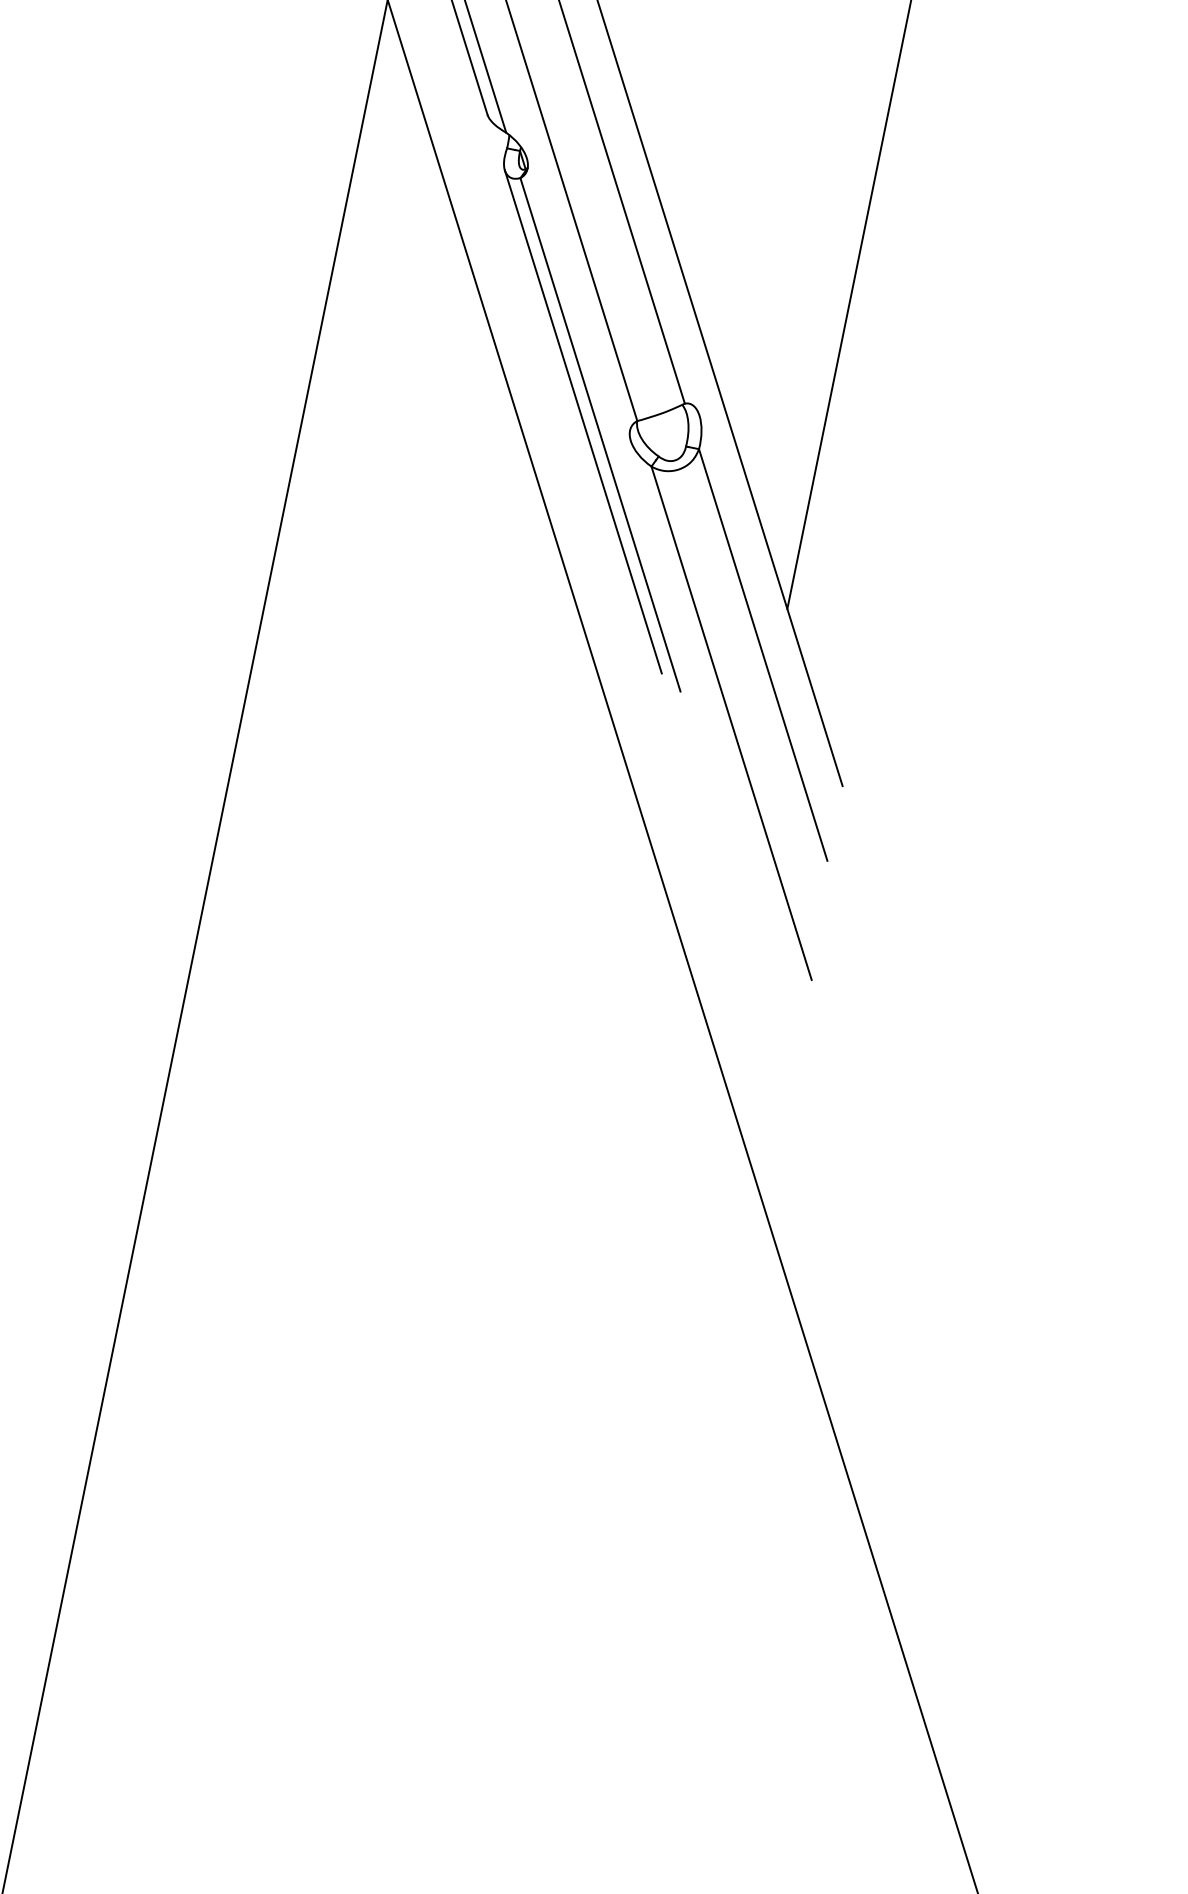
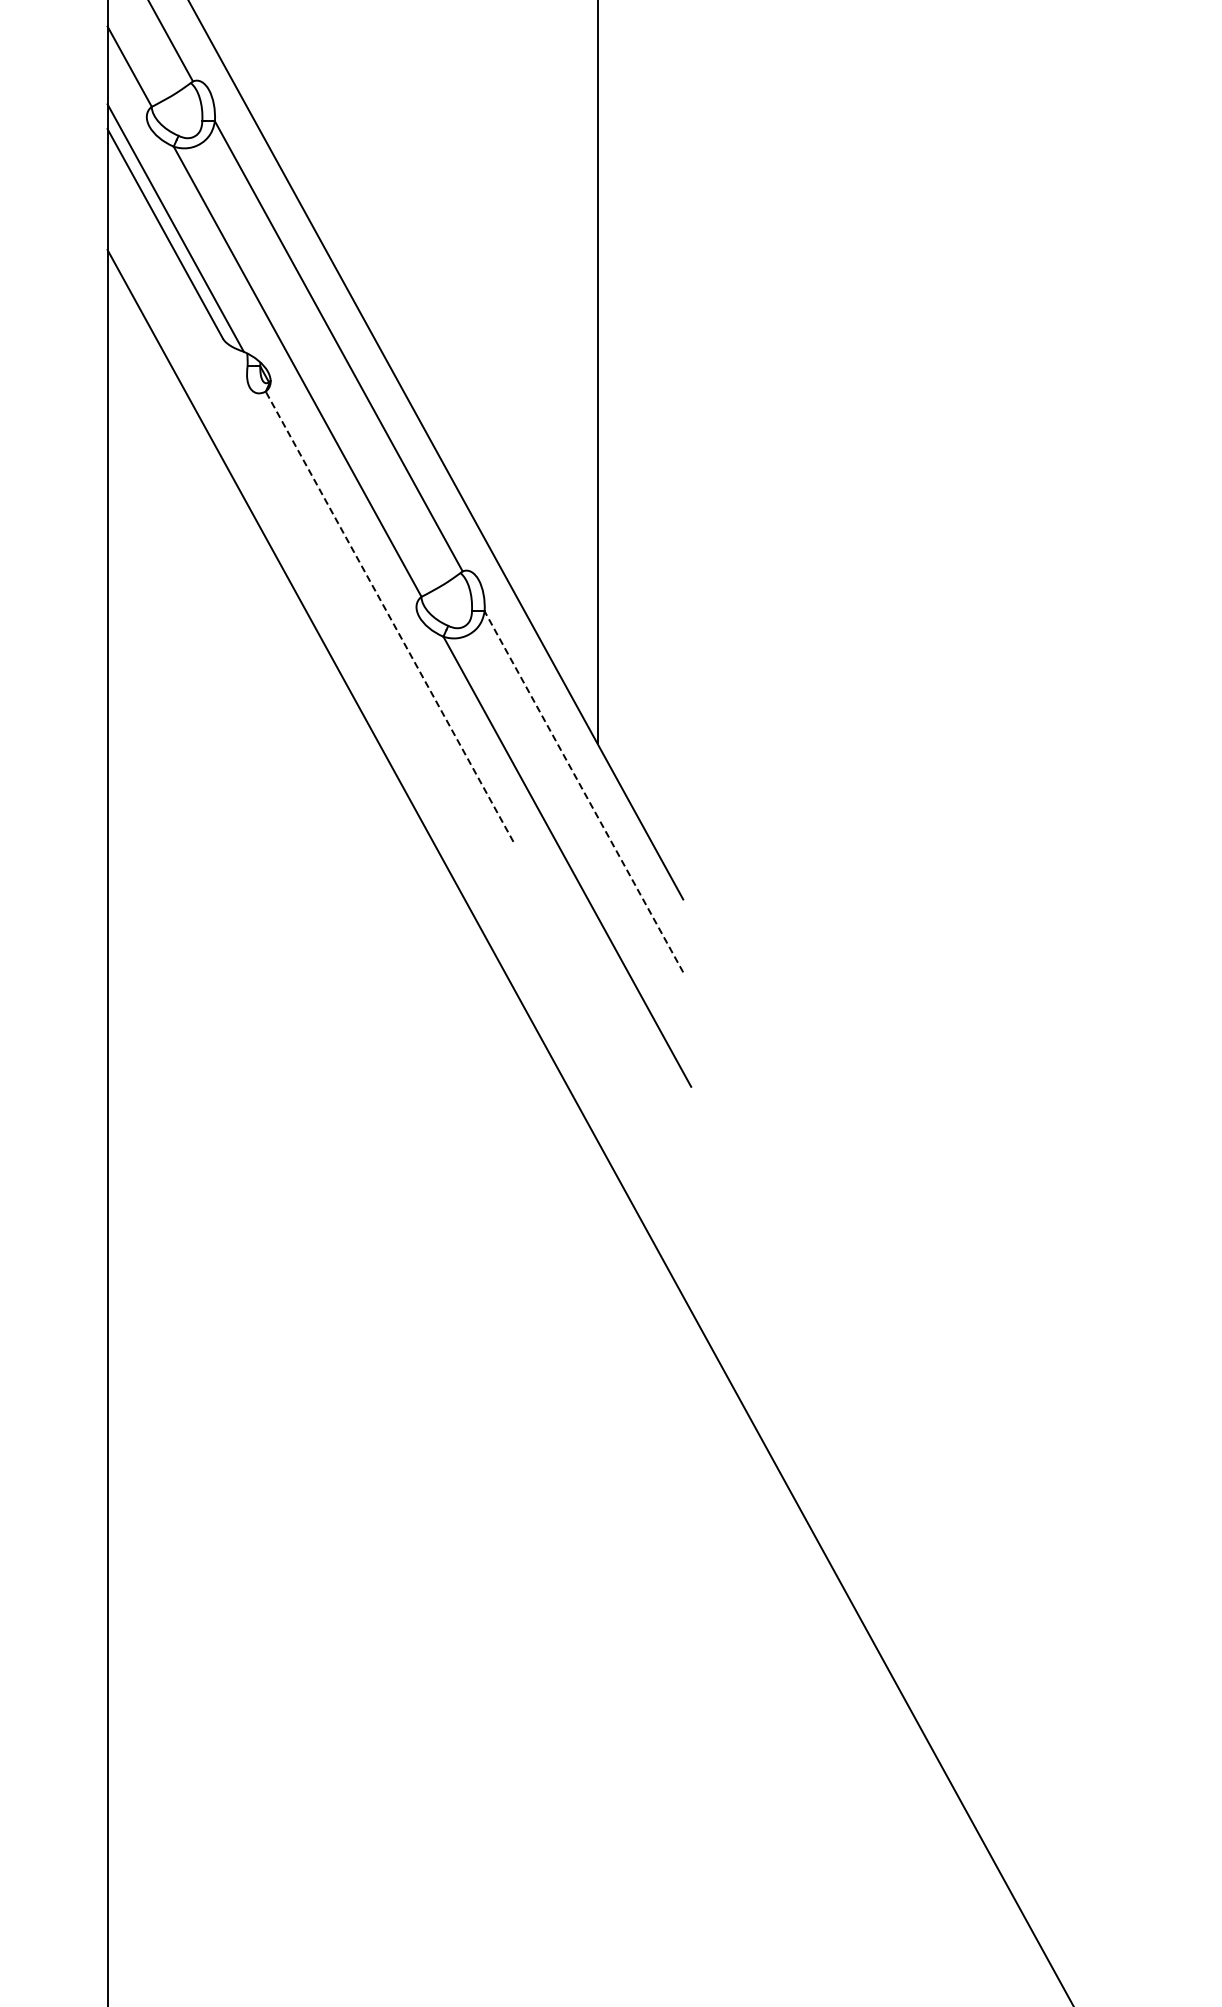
line: (582, 421) -> (370, 607), removed
line: (600, 434) -> (389, 616), solid -> dashed
line: (762, 654) -> (583, 791), solid -> dashed

